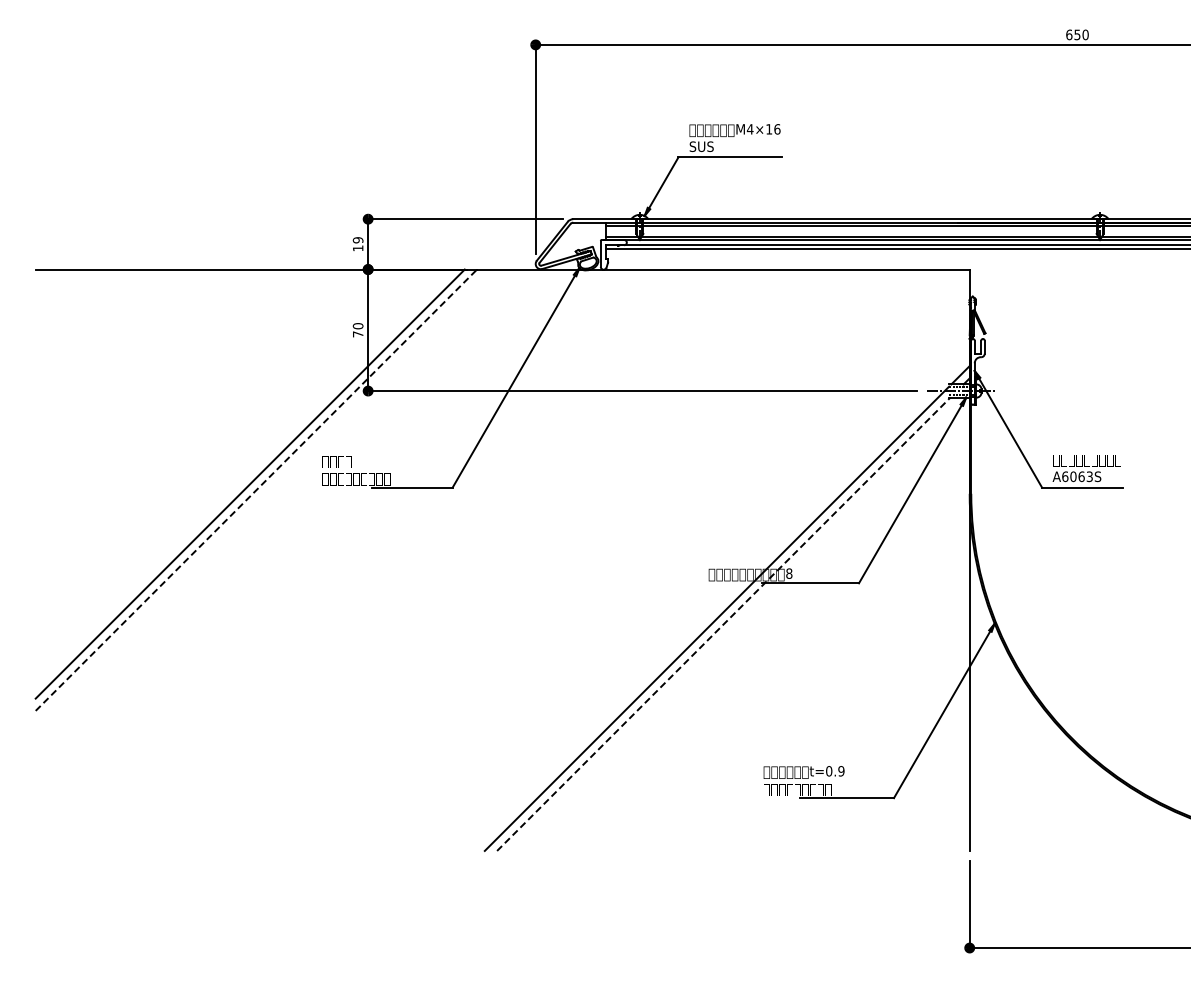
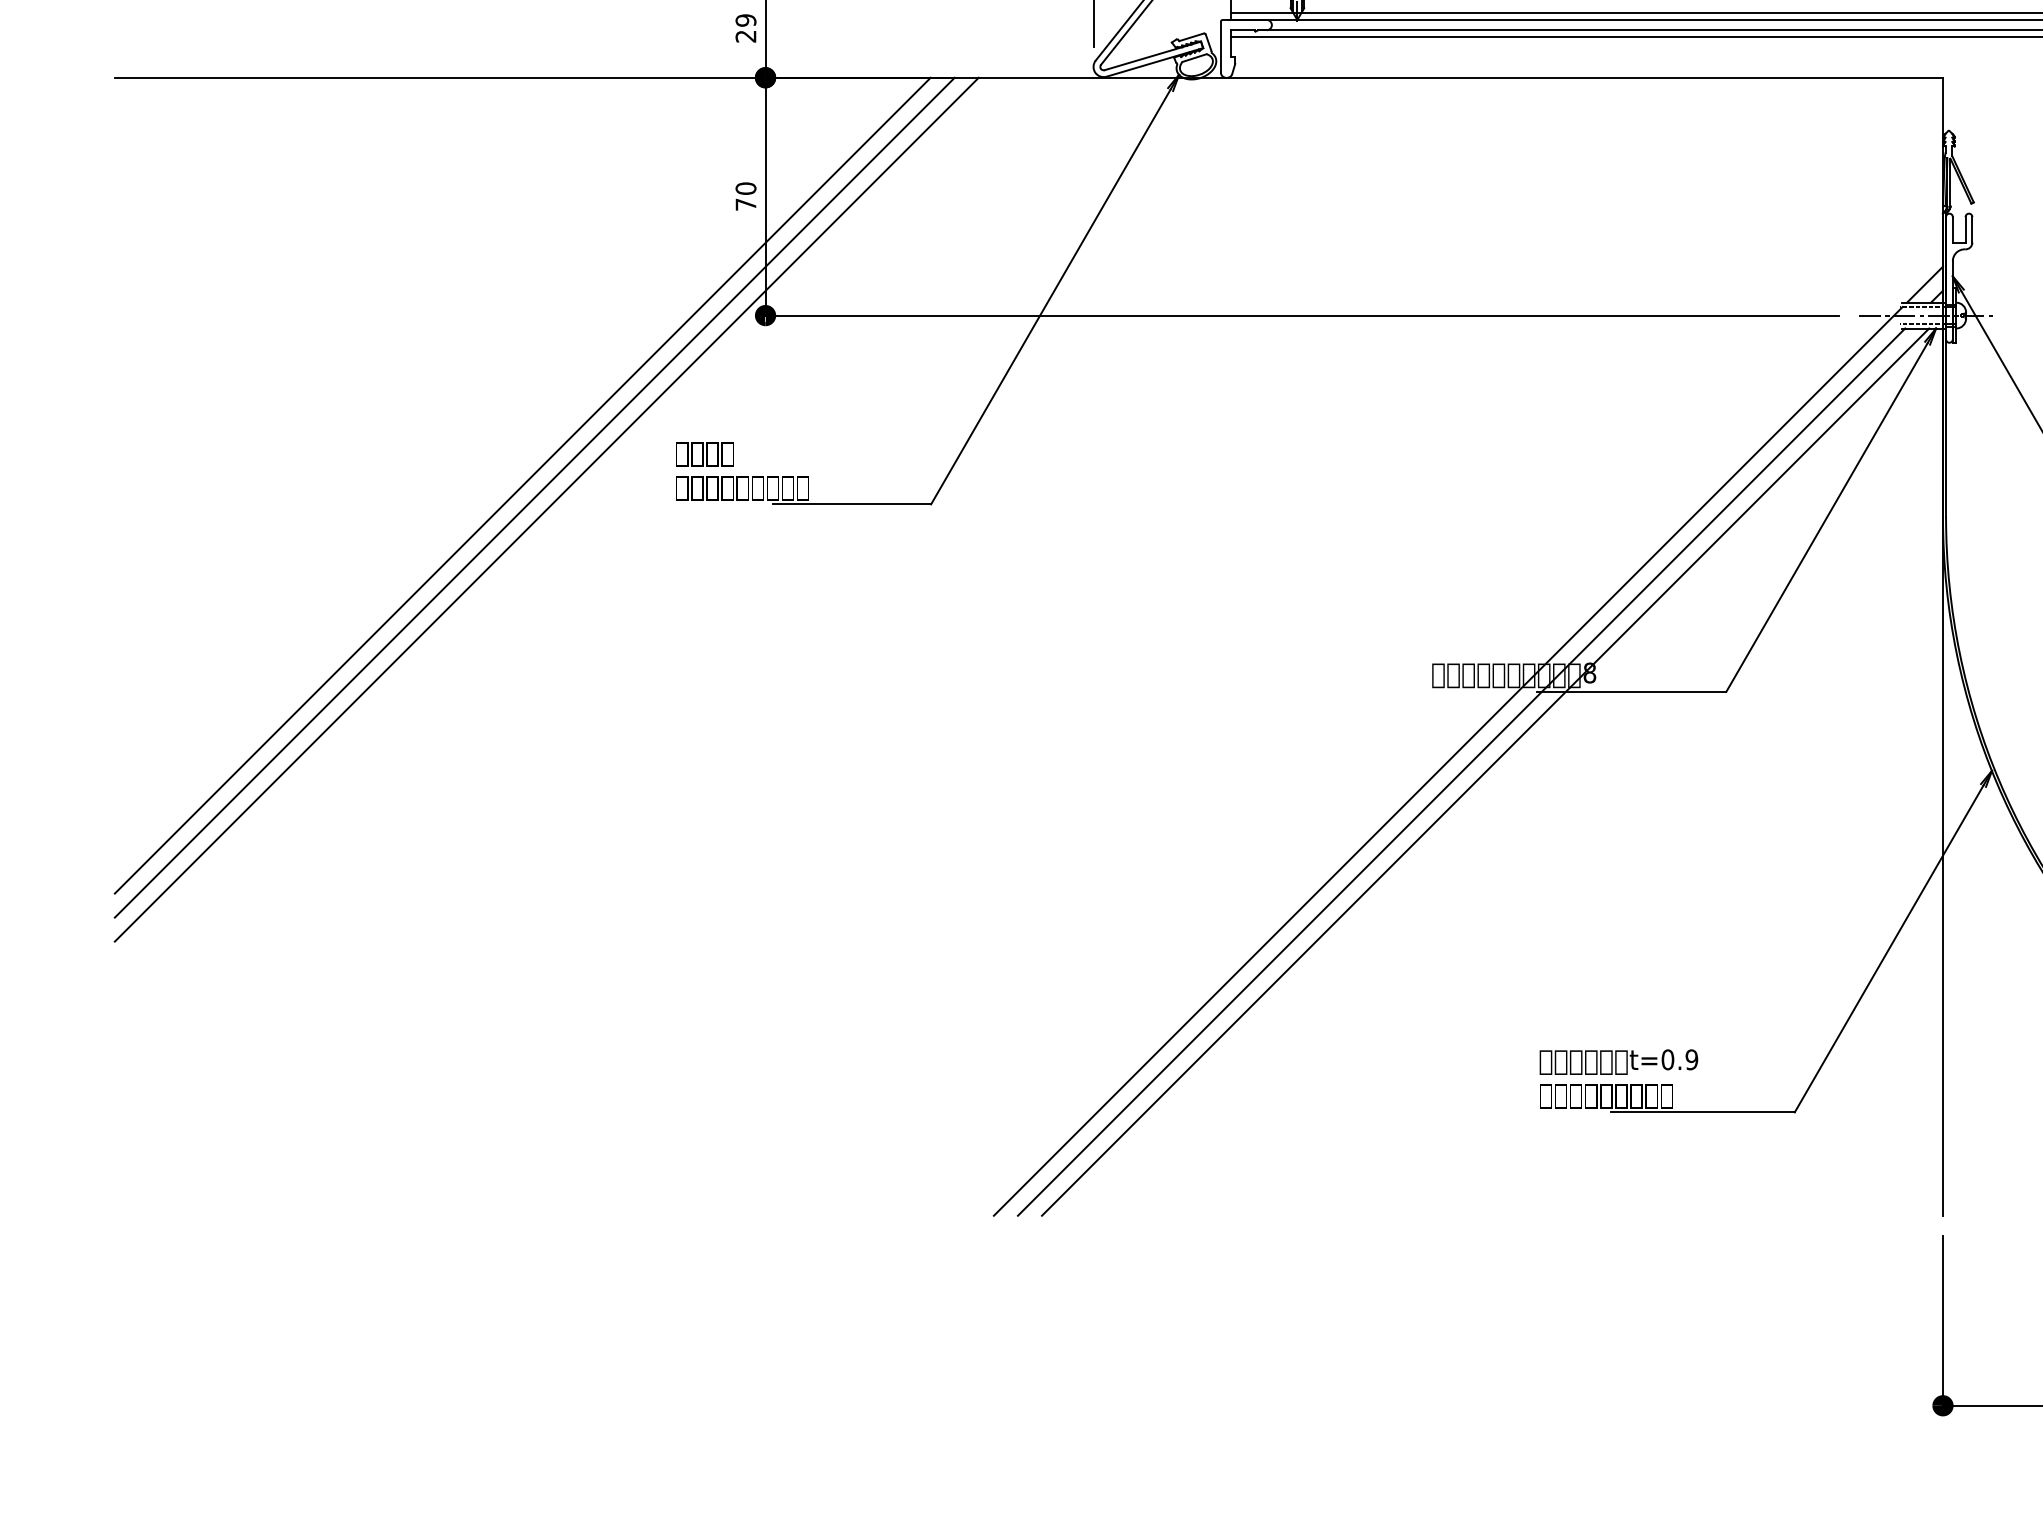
text: (357, 248) -> (744, 36), 19 -> 29
line: (243, 477) -> (521, 484), added
line: (256, 489) -> (547, 508), dashed -> solid
line: (735, 623) -> (1484, 770), added
line: (723, 624) -> (1461, 772), dashed -> solid

